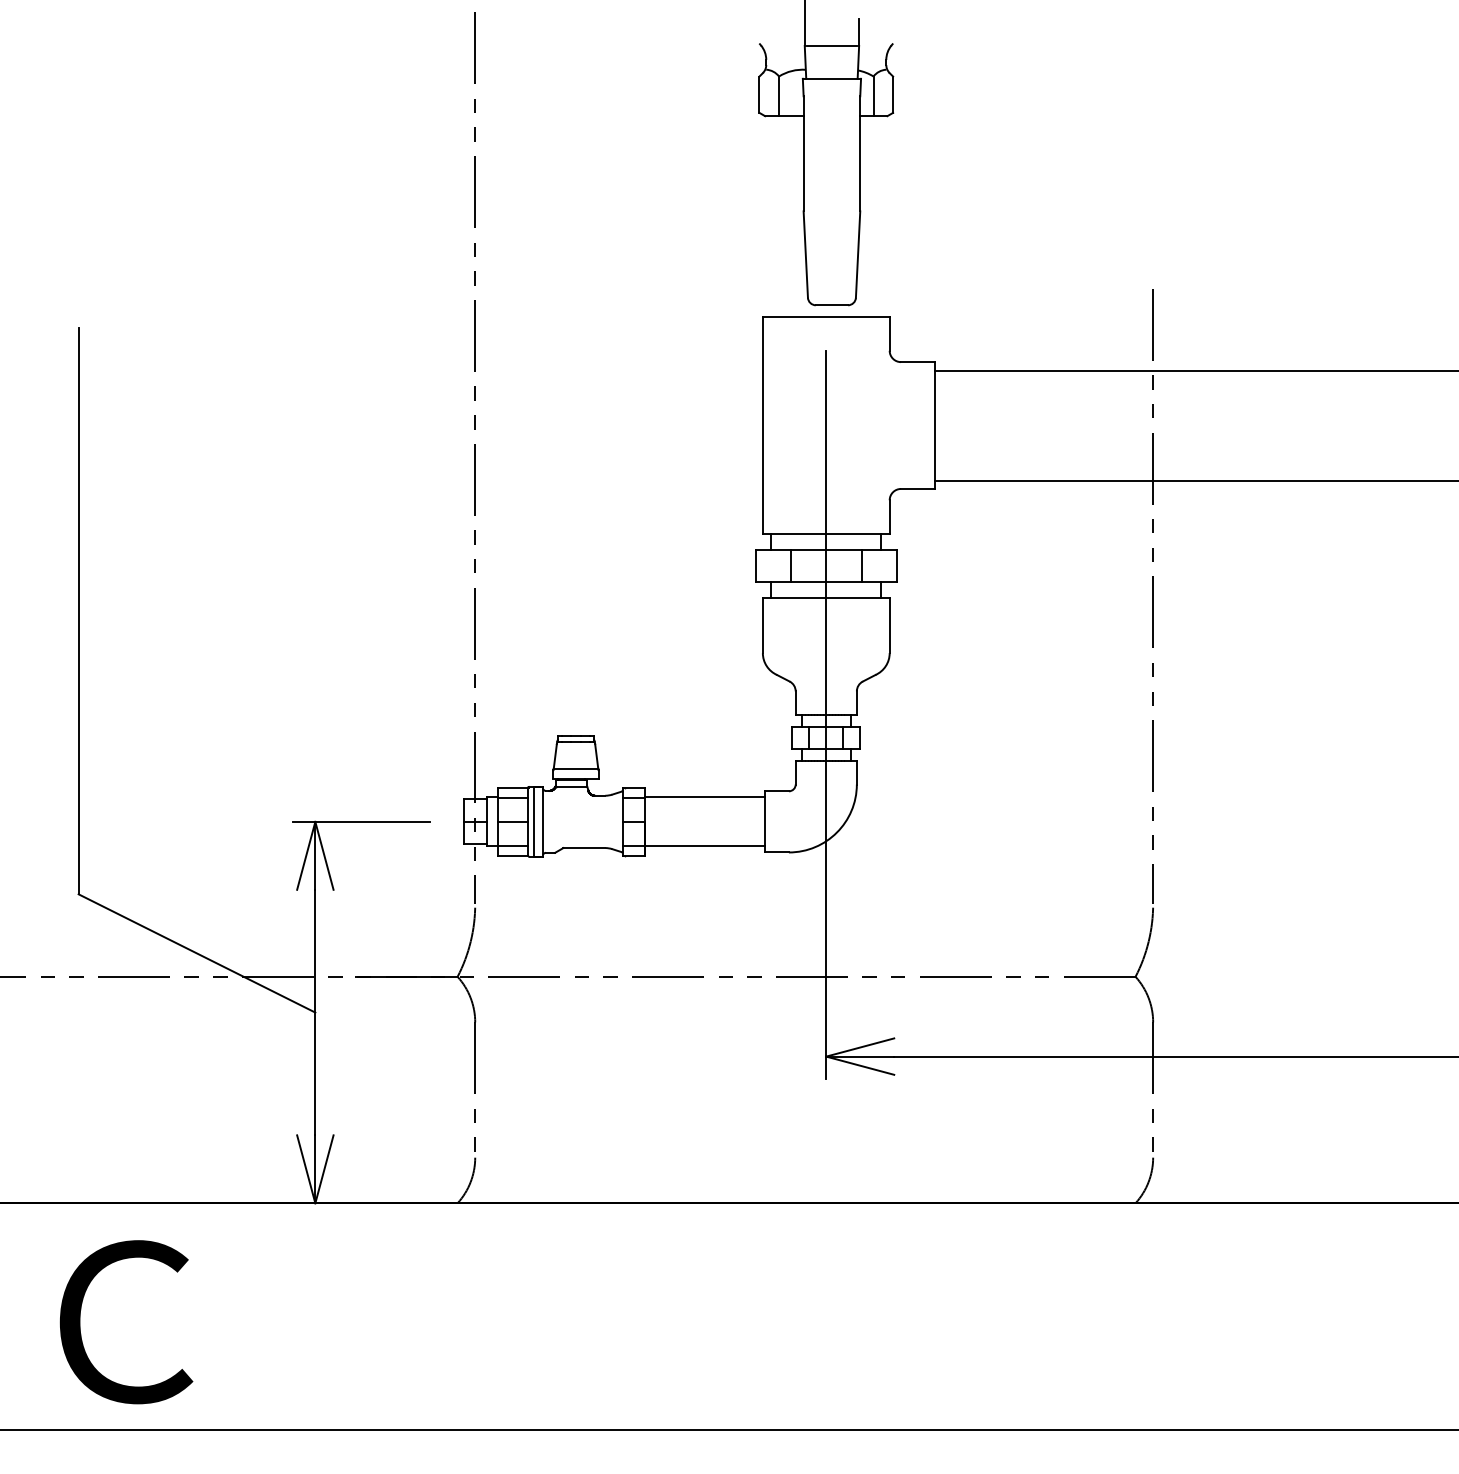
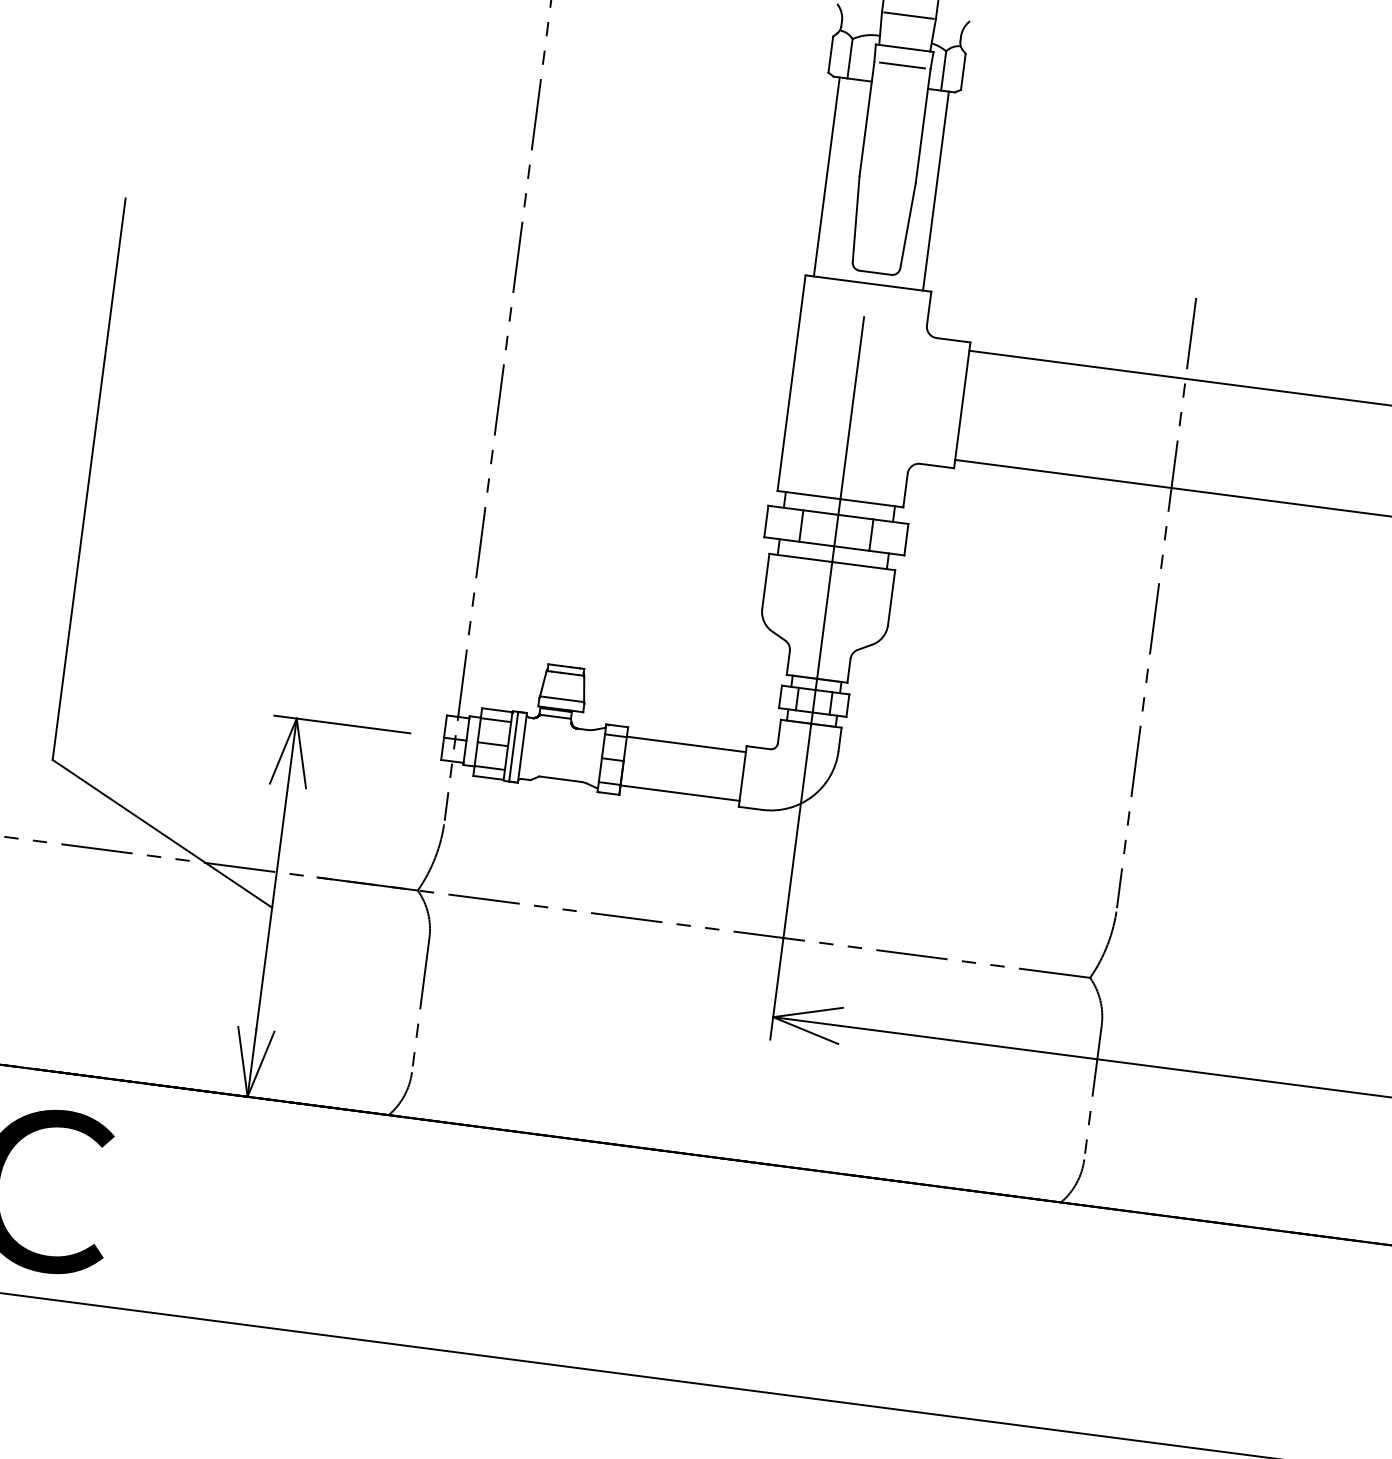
line: (831, 96) -> (902, 65), added
line: (771, 216) -> (827, 176), added
line: (881, 216) -> (936, 191), added

